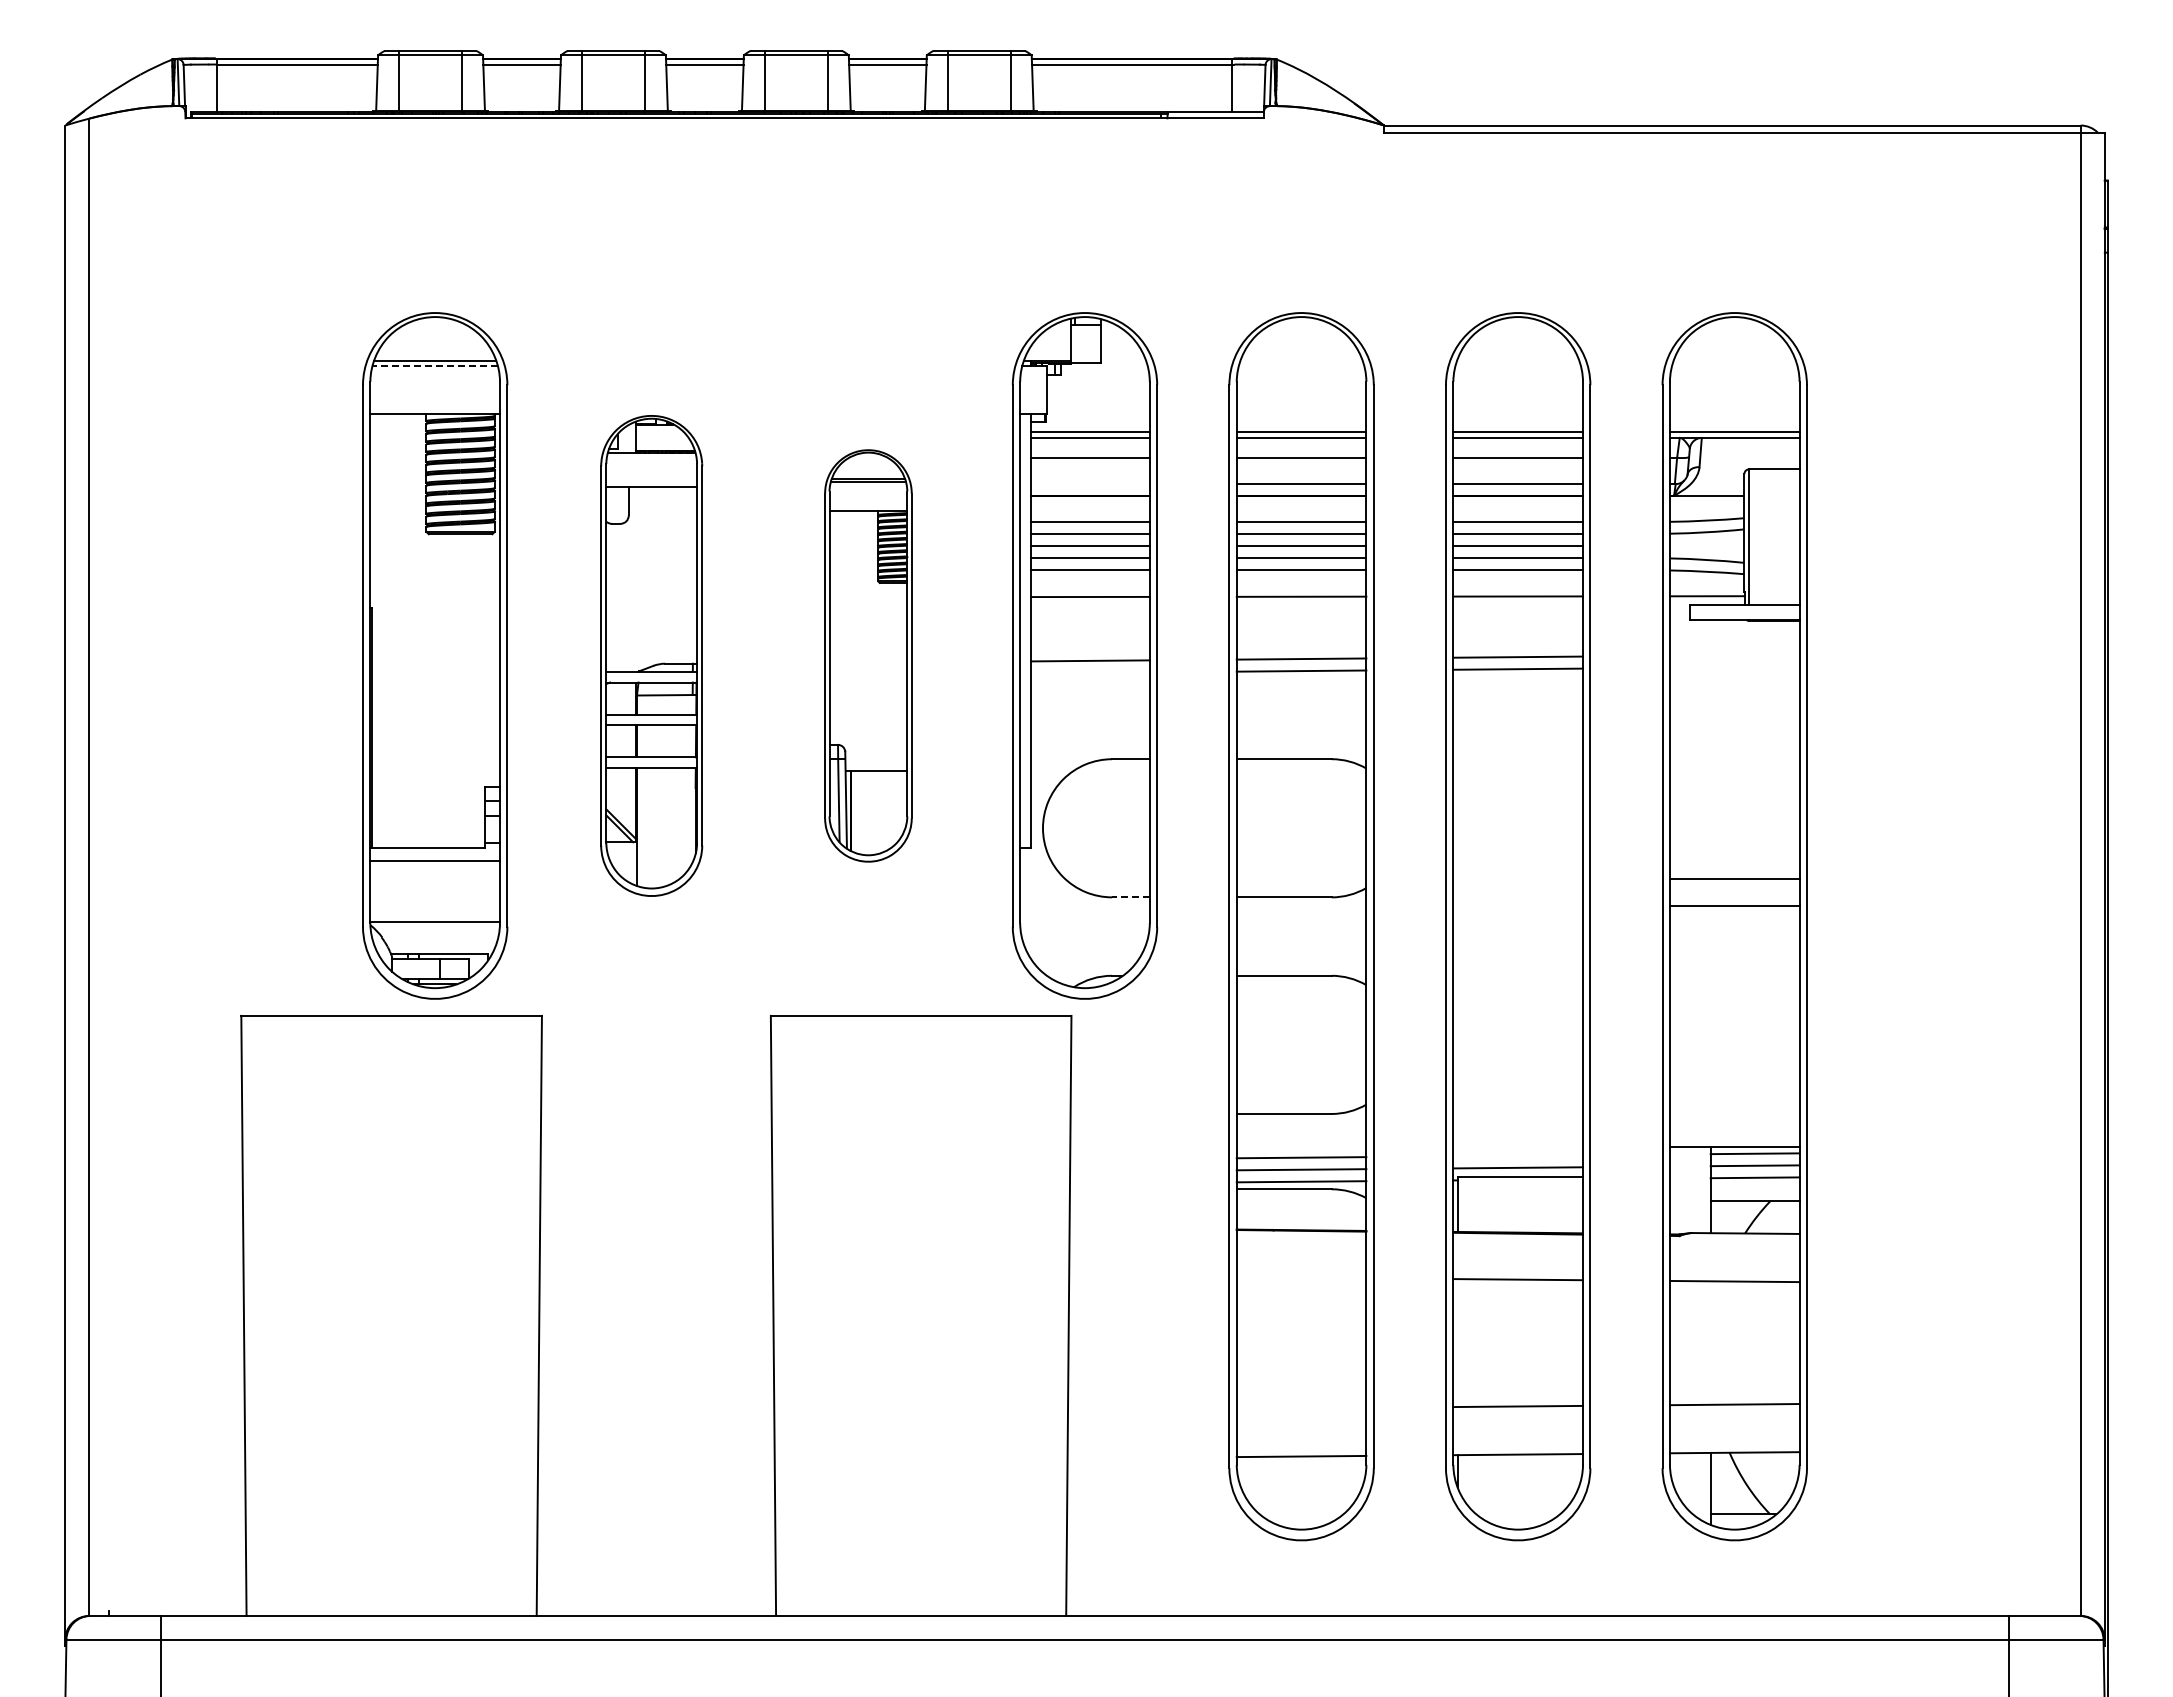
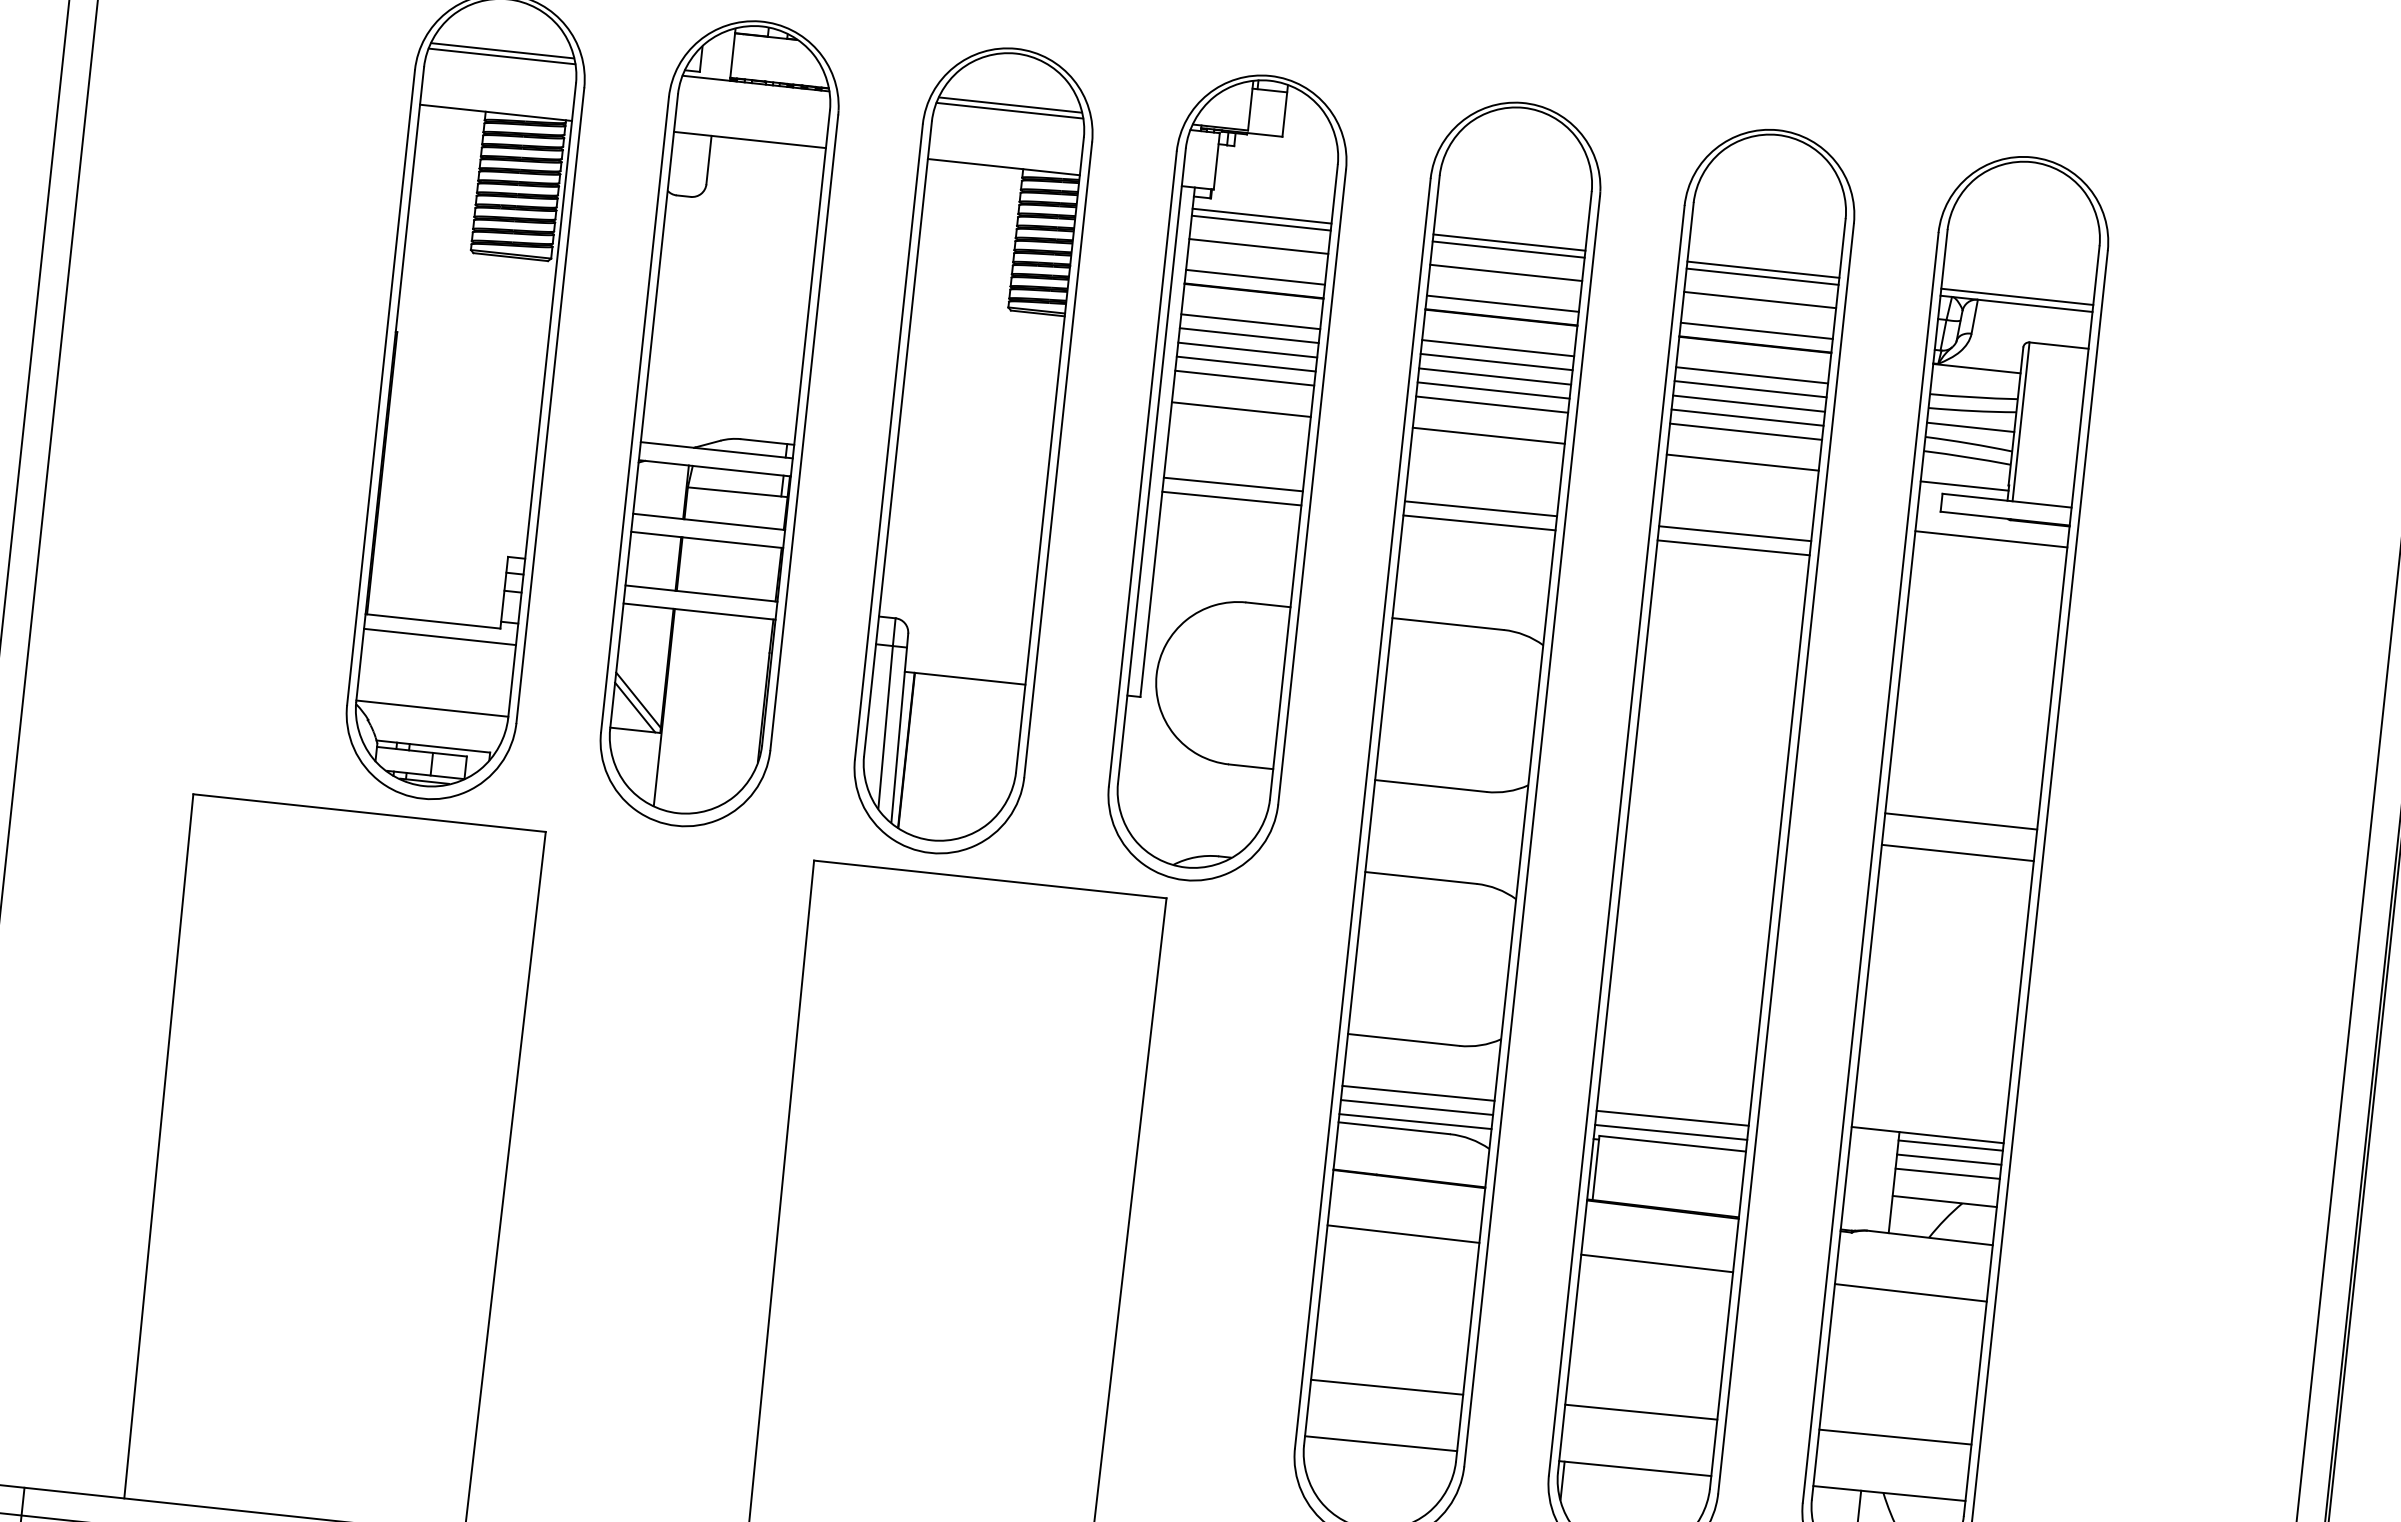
line: (435, 365) -> (502, 56), dashed -> solid
line: (1090, 484) -> (1255, 277), added
line: (1706, 546) -> (1969, 427), added
line: (1734, 638) -> (1991, 538), added
part: (651, 655) -> (719, 423), size x1.43
part: (868, 655) -> (973, 450), size x1.67
line: (1090, 672) -> (1231, 498), added
line: (1130, 897) -> (1250, 766), dashed -> solid
line: (1518, 1155) -> (1673, 1117), added
line: (1301, 1277) -> (1403, 1233), added
line: (1301, 1407) -> (1387, 1386), added

